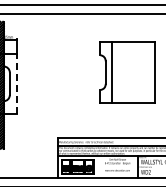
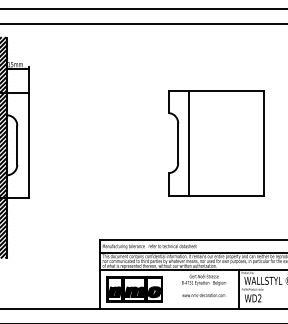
part: (127, 72) -> (215, 142), moved
line: (16, 83) -> (28, 144), dashed -> solid

